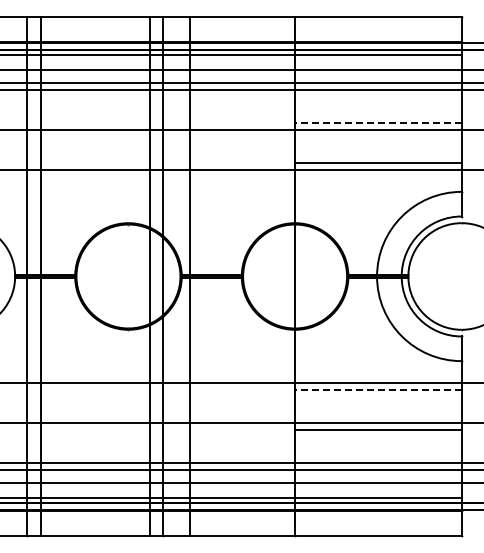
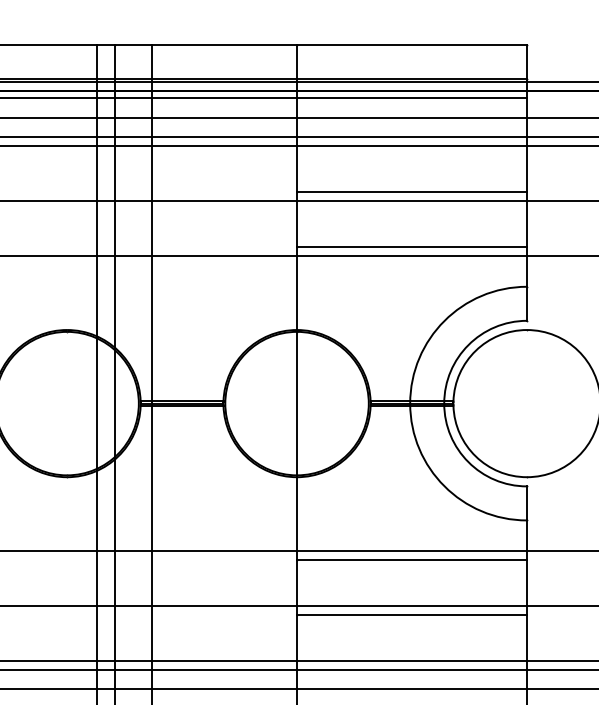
line: (377, 123) -> (410, 192), dashed -> solid
line: (377, 389) -> (410, 559), dashed -> solid

